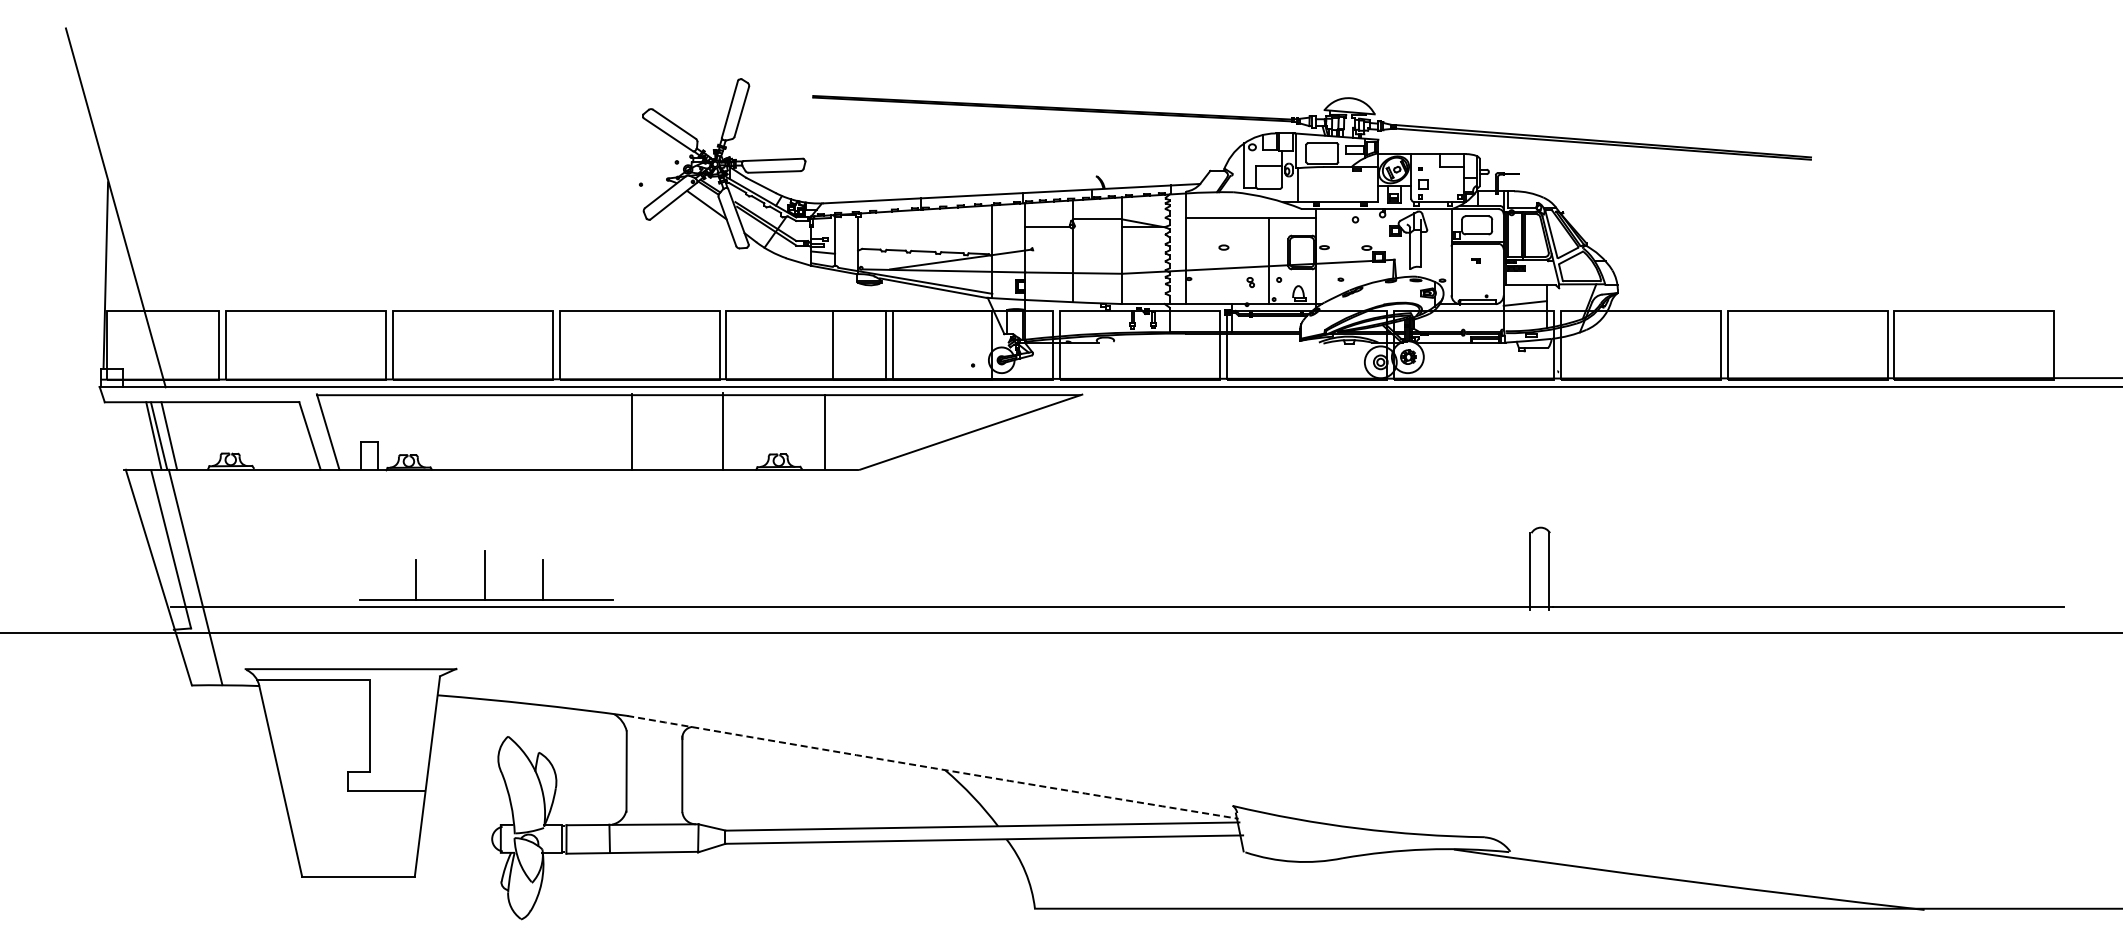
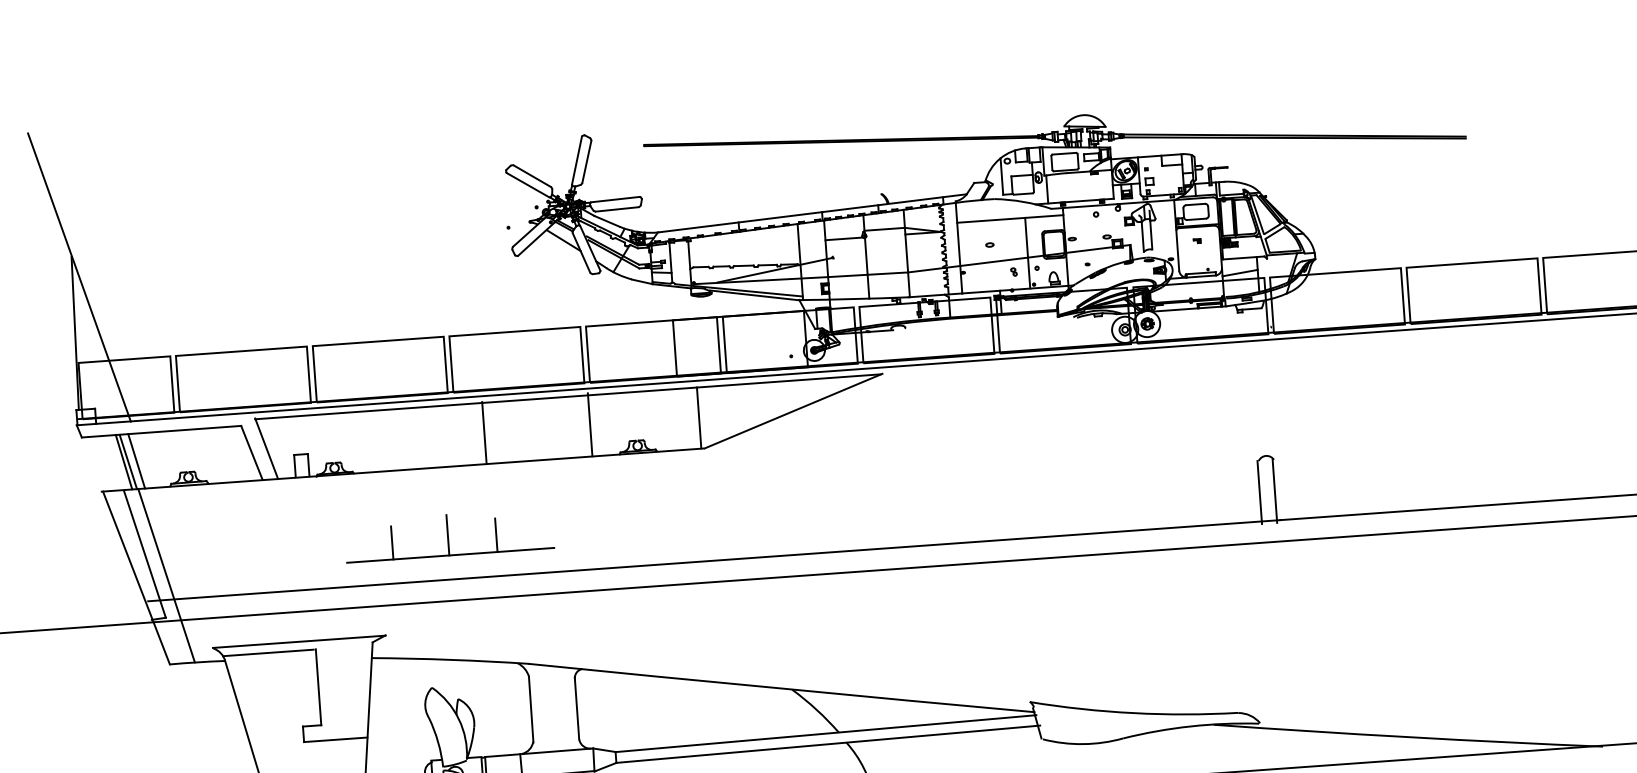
line: (631, 431) -> (484, 432), moved
line: (824, 432) -> (698, 418), moved
part: (486, 575) -> (449, 534), moved
arc: (932, 768) -> (781, 689), dashed -> solid

